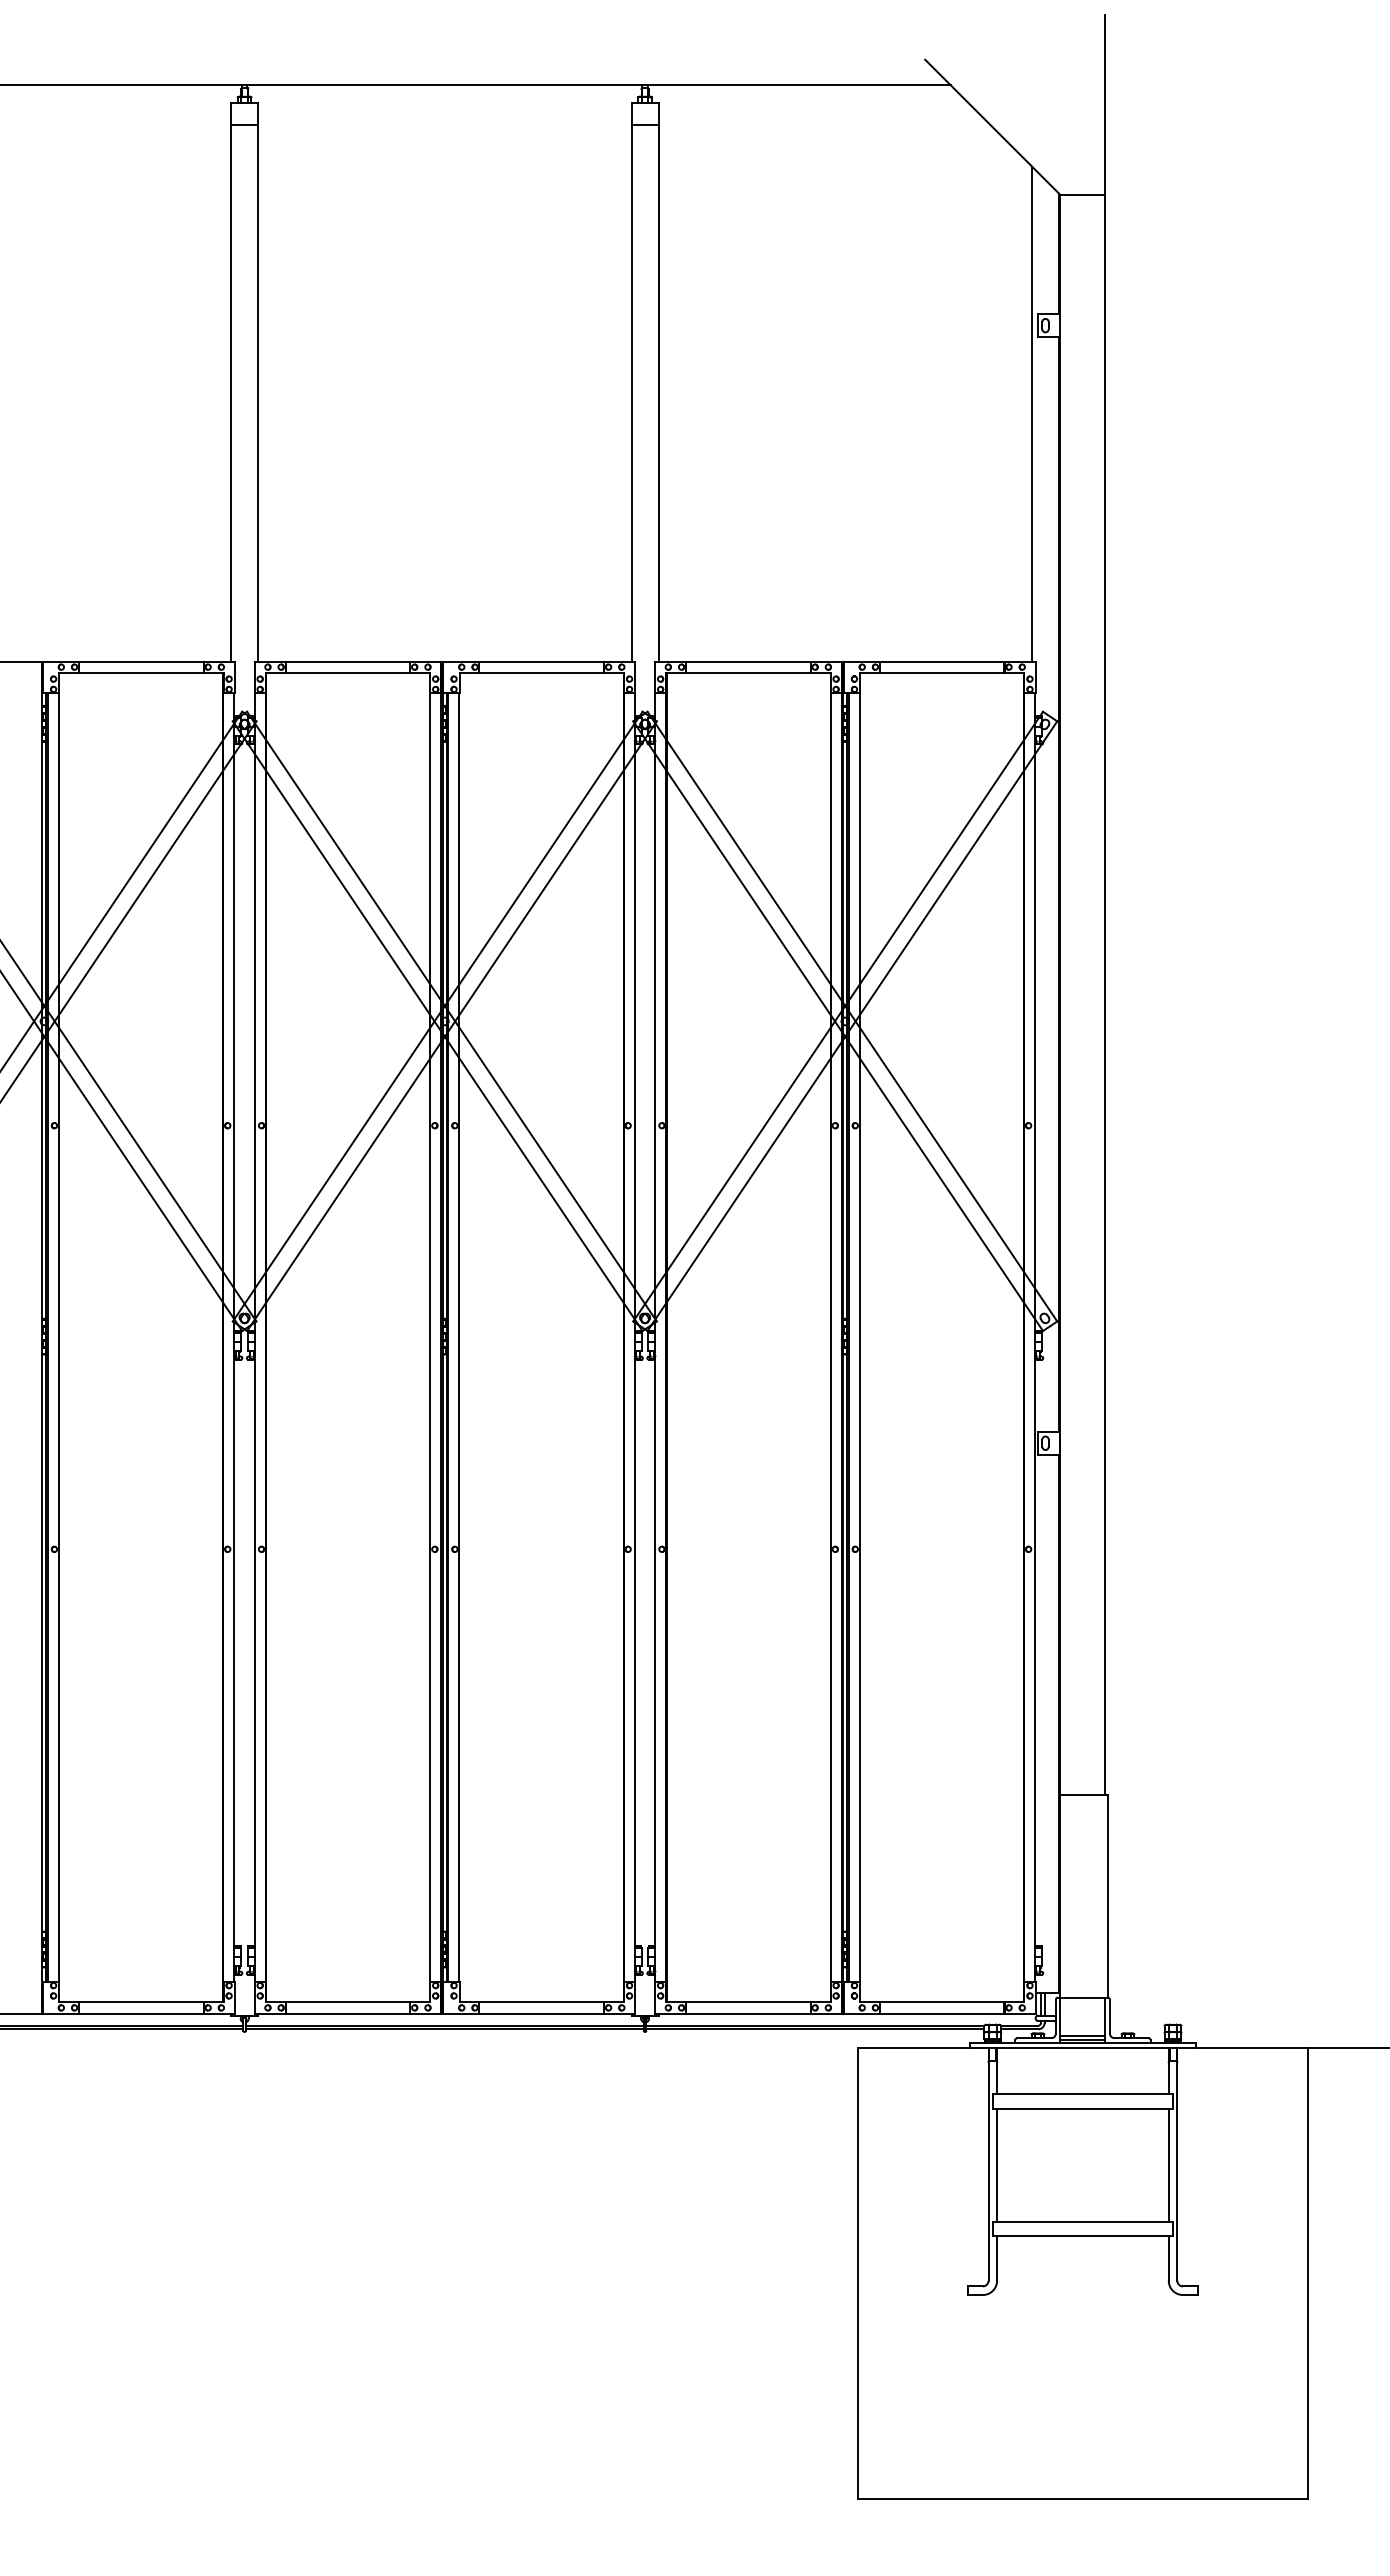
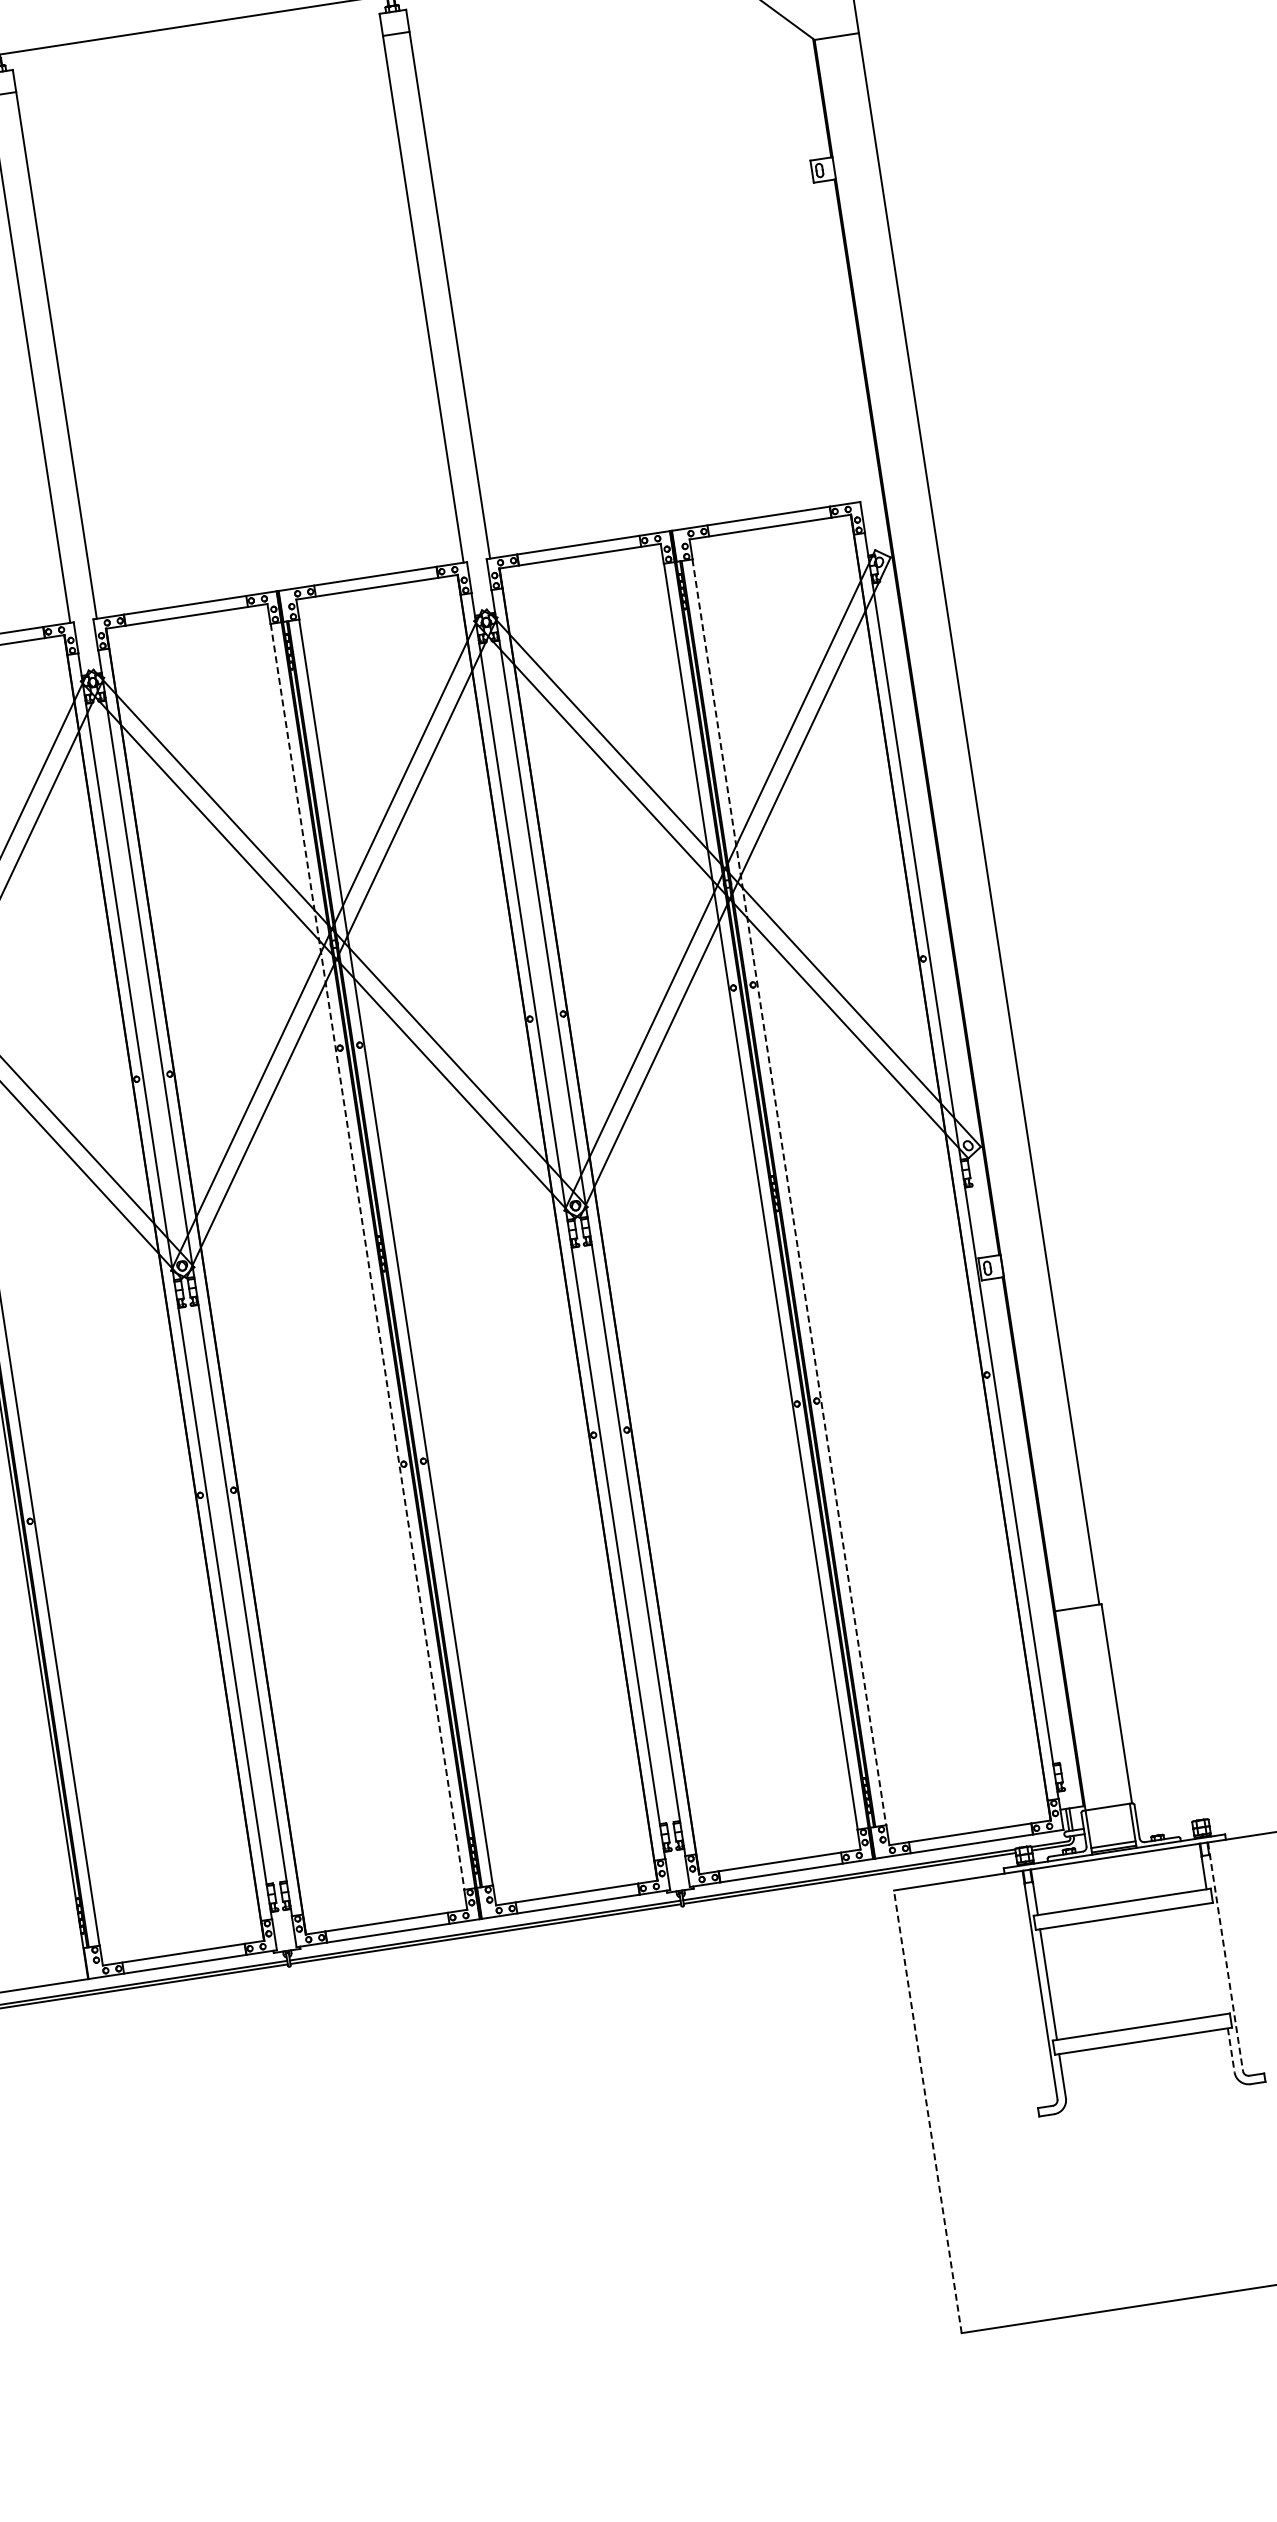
line: (1031, 413) -> (819, 258), removed
line: (430, 1338) -> (367, 1257), solid -> dashed
line: (859, 1338) -> (789, 1193), solid -> dashed
line: (1168, 2164) -> (1216, 1958), removed
line: (1177, 2164) -> (1225, 1956), solid -> dashed
line: (1168, 2258) -> (1230, 2050), solid -> dashed
line: (857, 2272) -> (927, 2110), solid -> dashed

